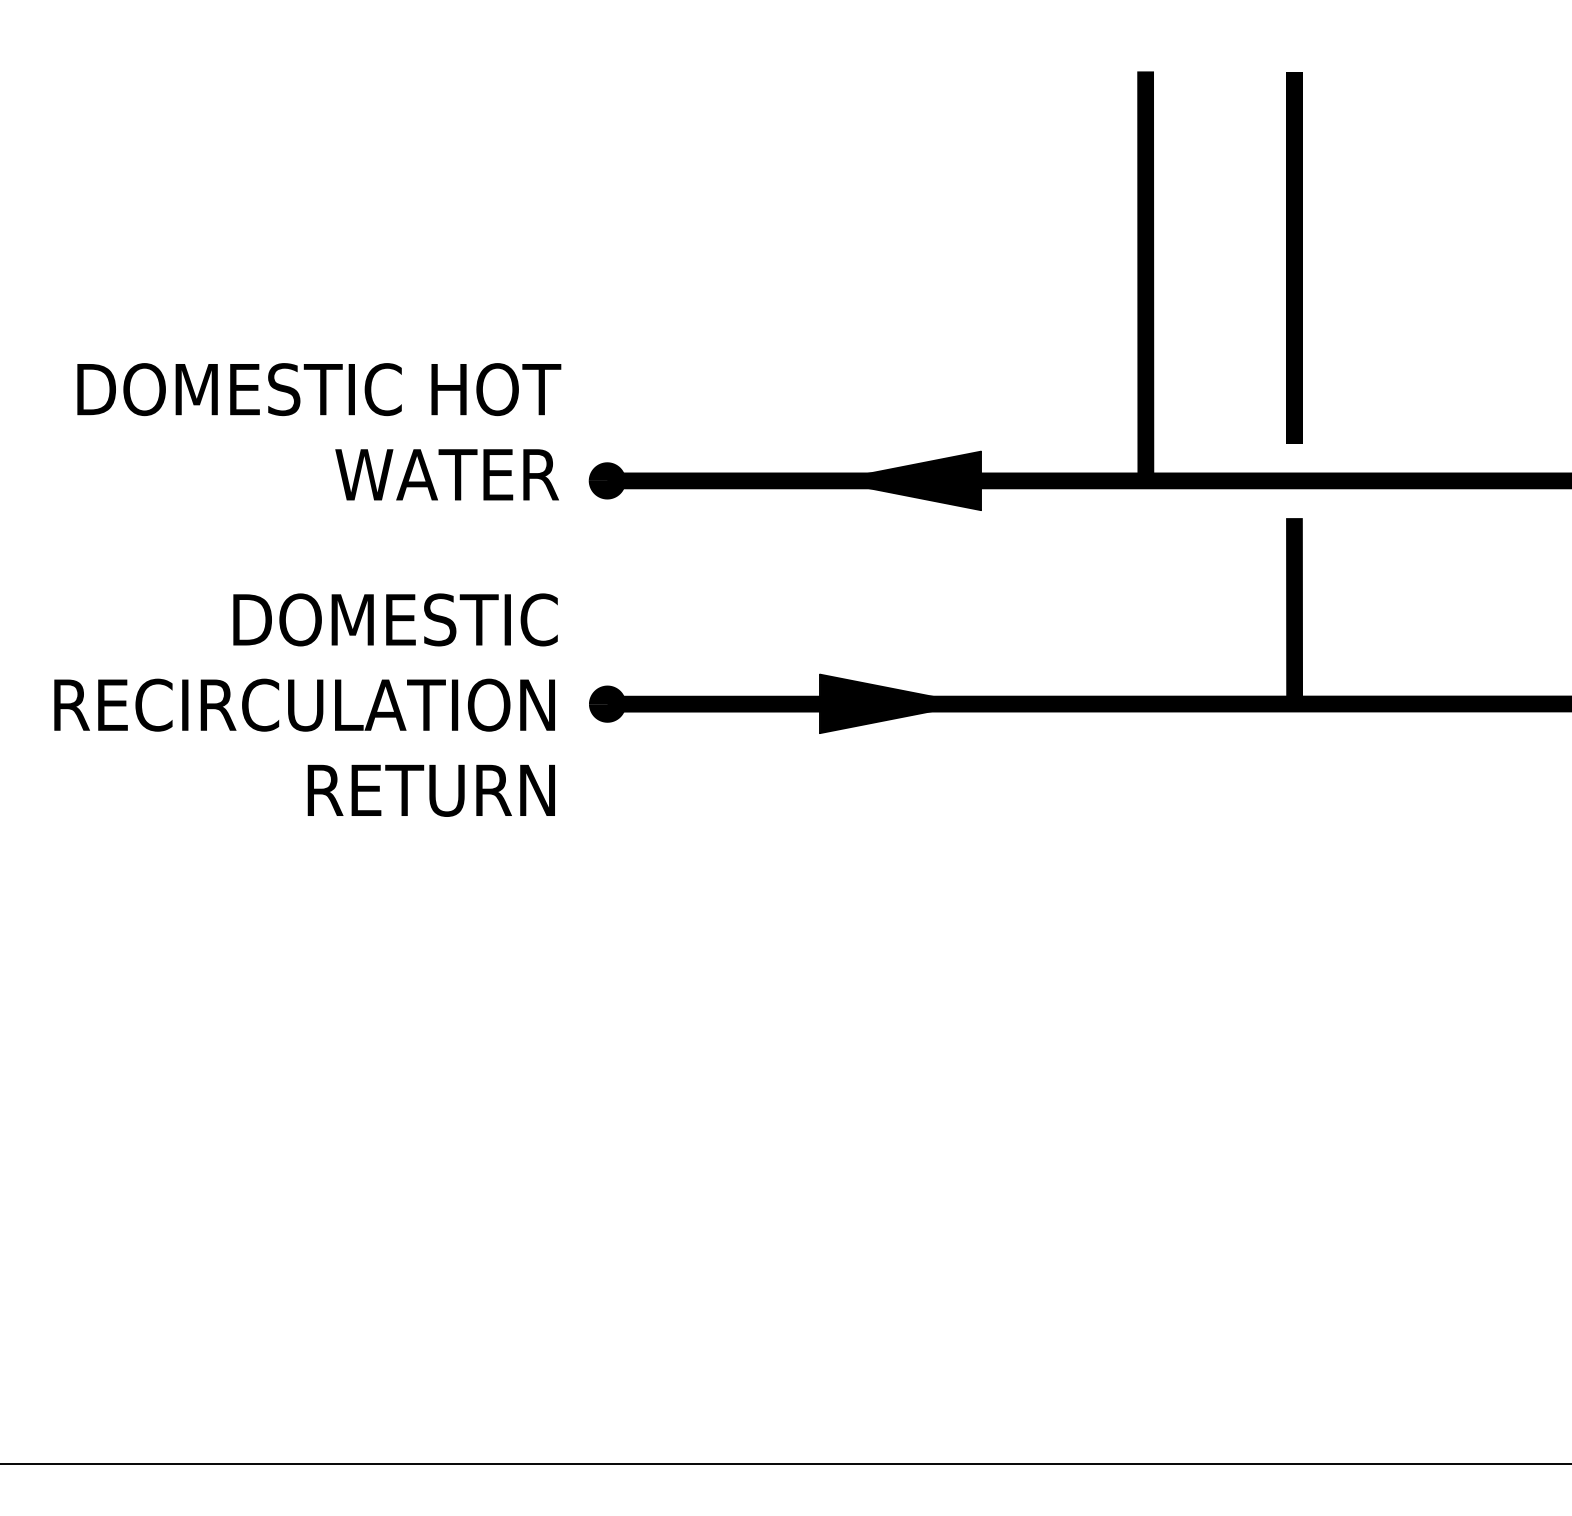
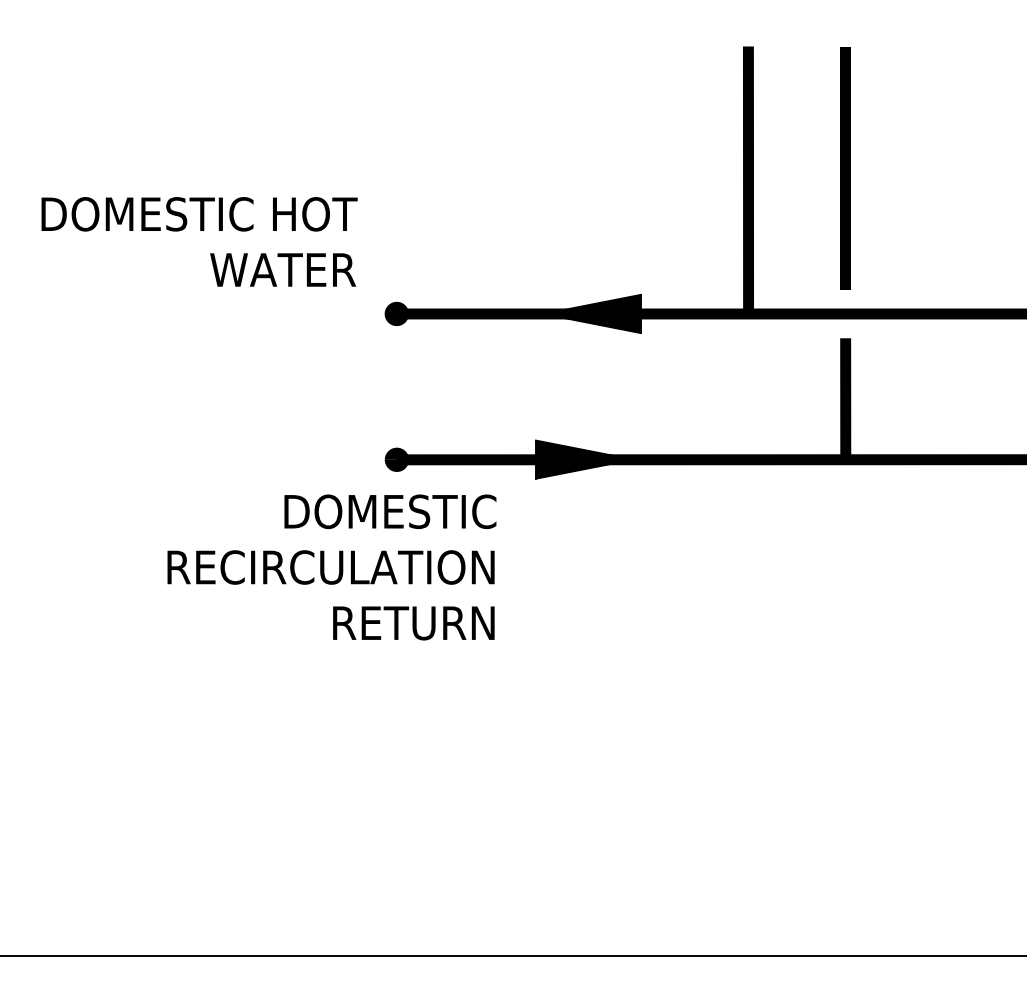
text: (319, 431) -> (199, 241), moved
text: (305, 705) -> (331, 567), moved

